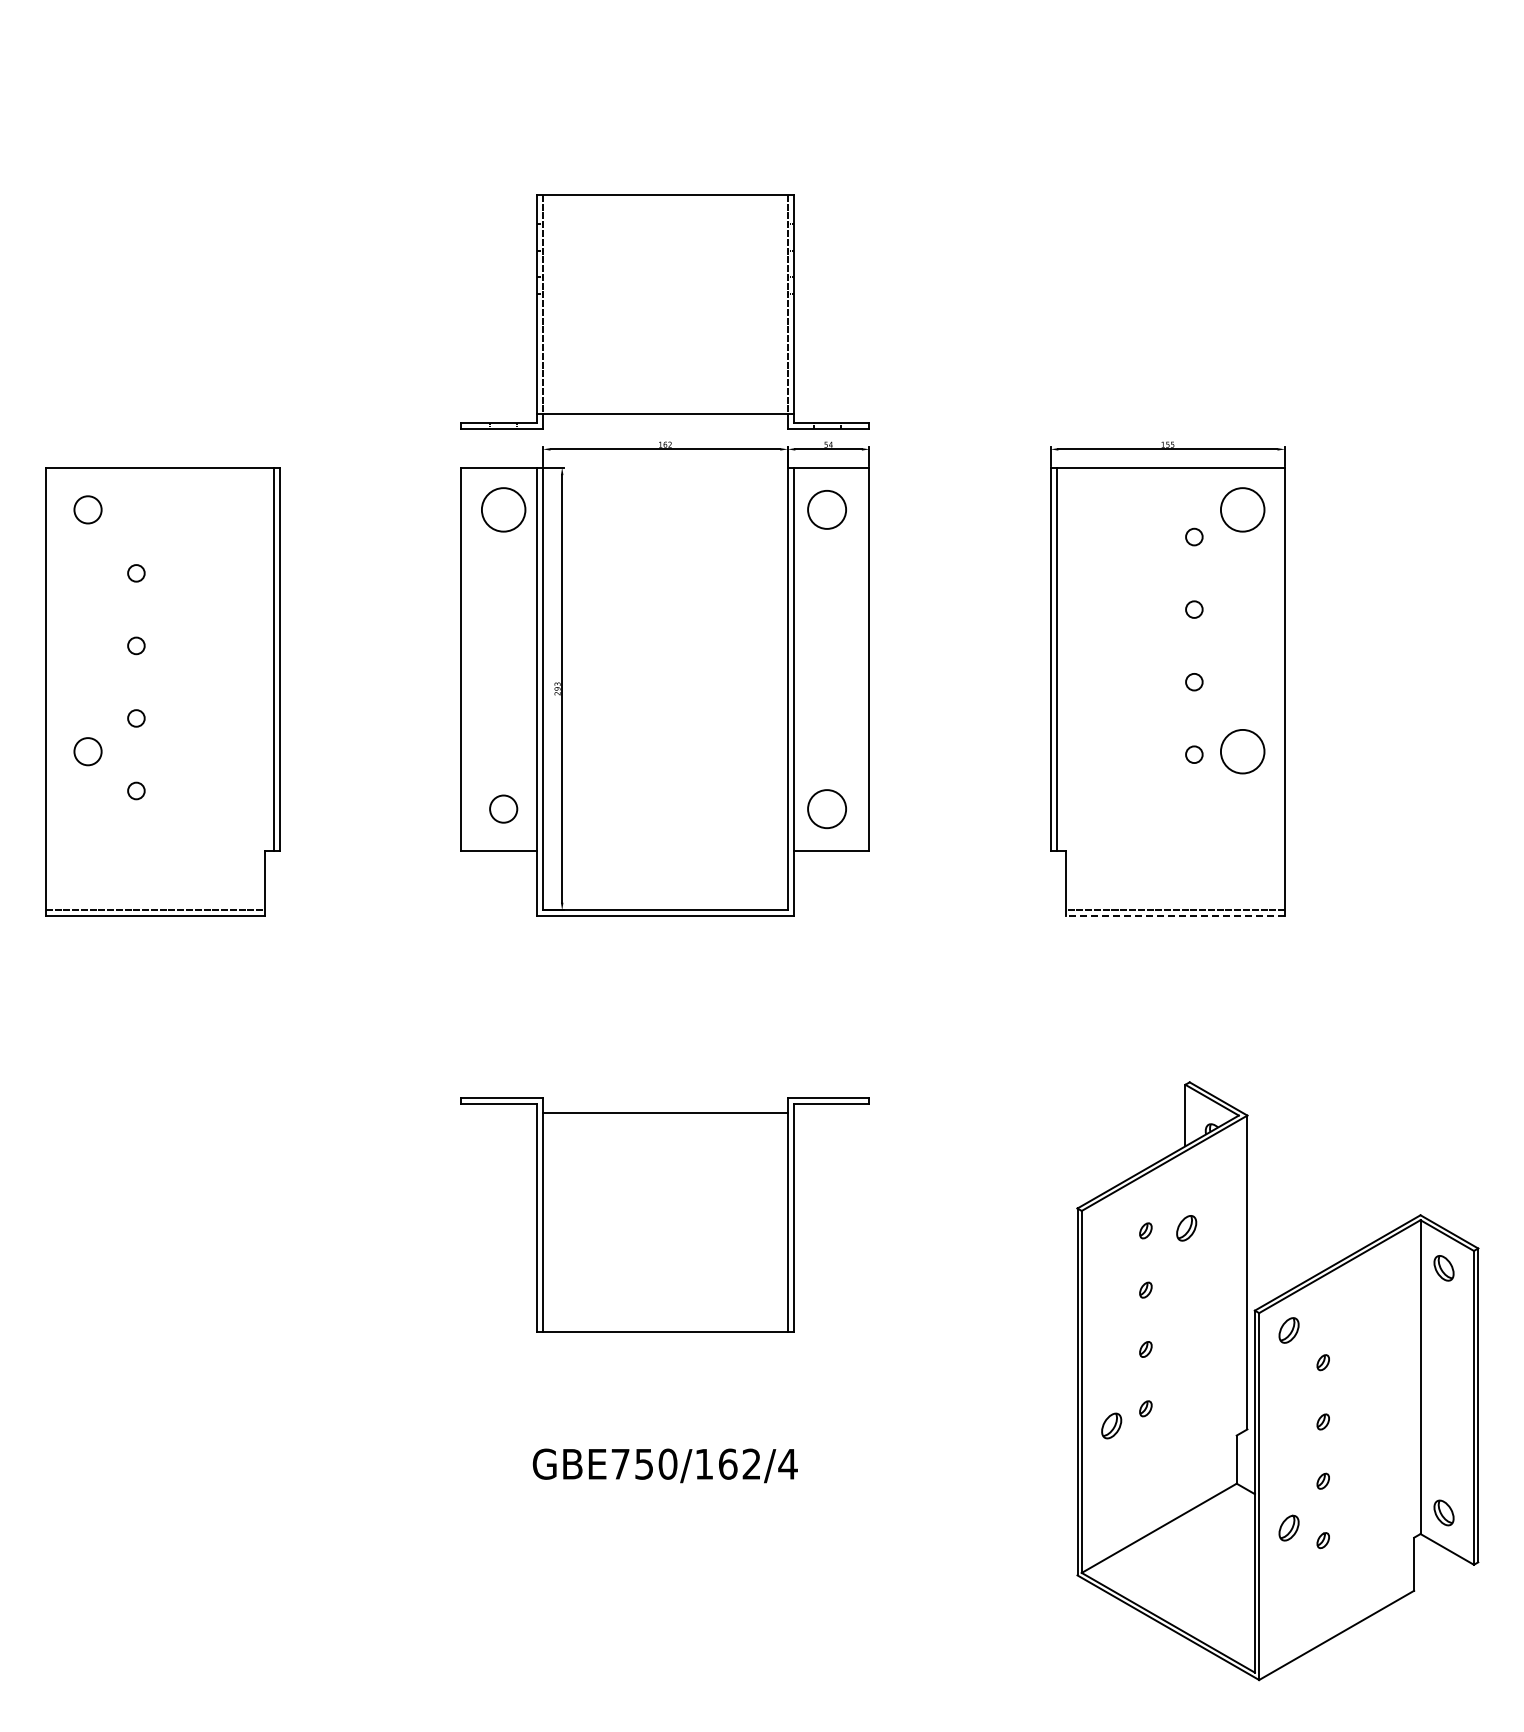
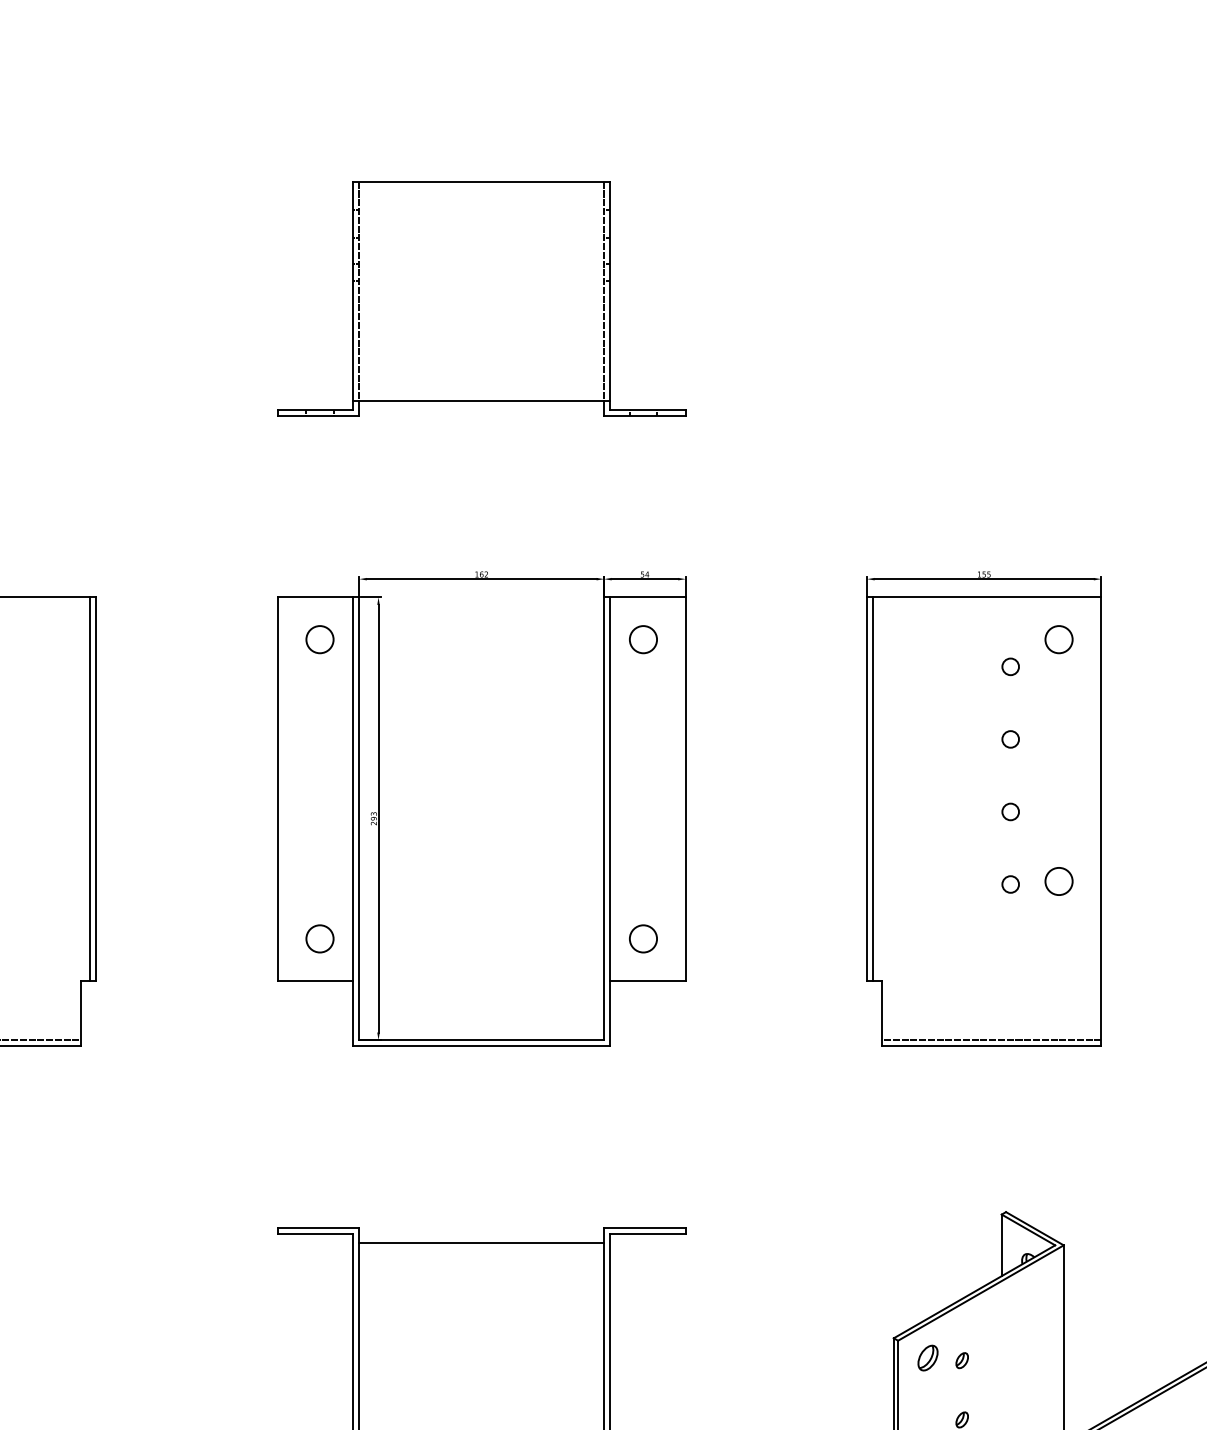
part: (664, 311) -> (480, 298), moved
circle: (503, 509) -> (319, 639), size x0.62
circle: (826, 509) -> (642, 639), size x0.71
circle: (1242, 509) -> (1058, 639), size x0.62
circle: (1242, 751) -> (1058, 881), size x0.62
circle: (826, 808) -> (642, 938), size x0.71
line: (1175, 916) -> (991, 1046), dashed -> solid
part: (1186, 1228) -> (927, 1358), moved

